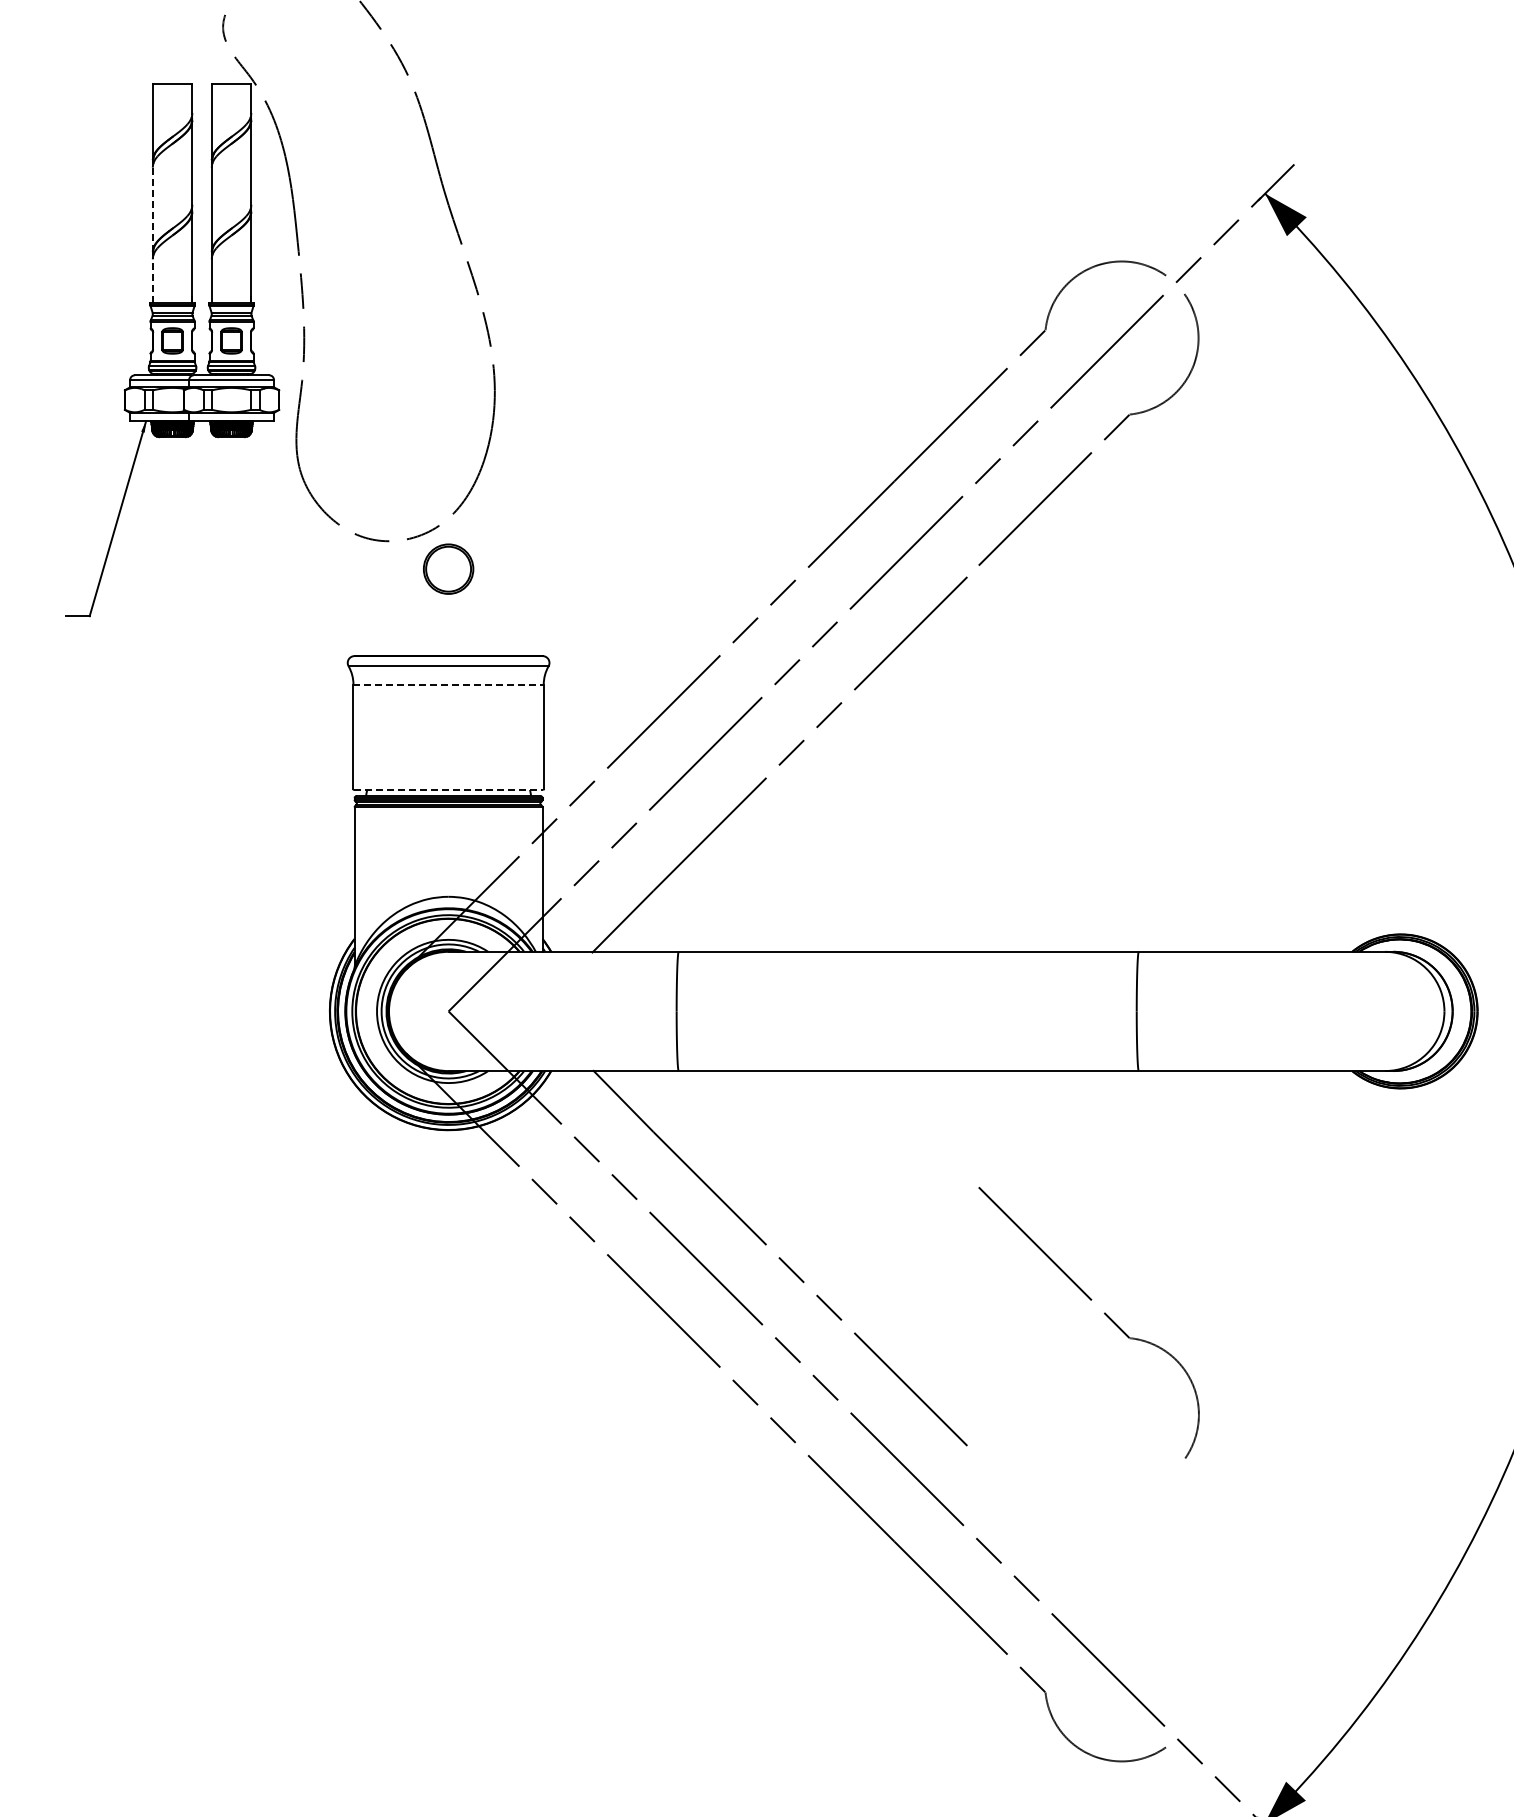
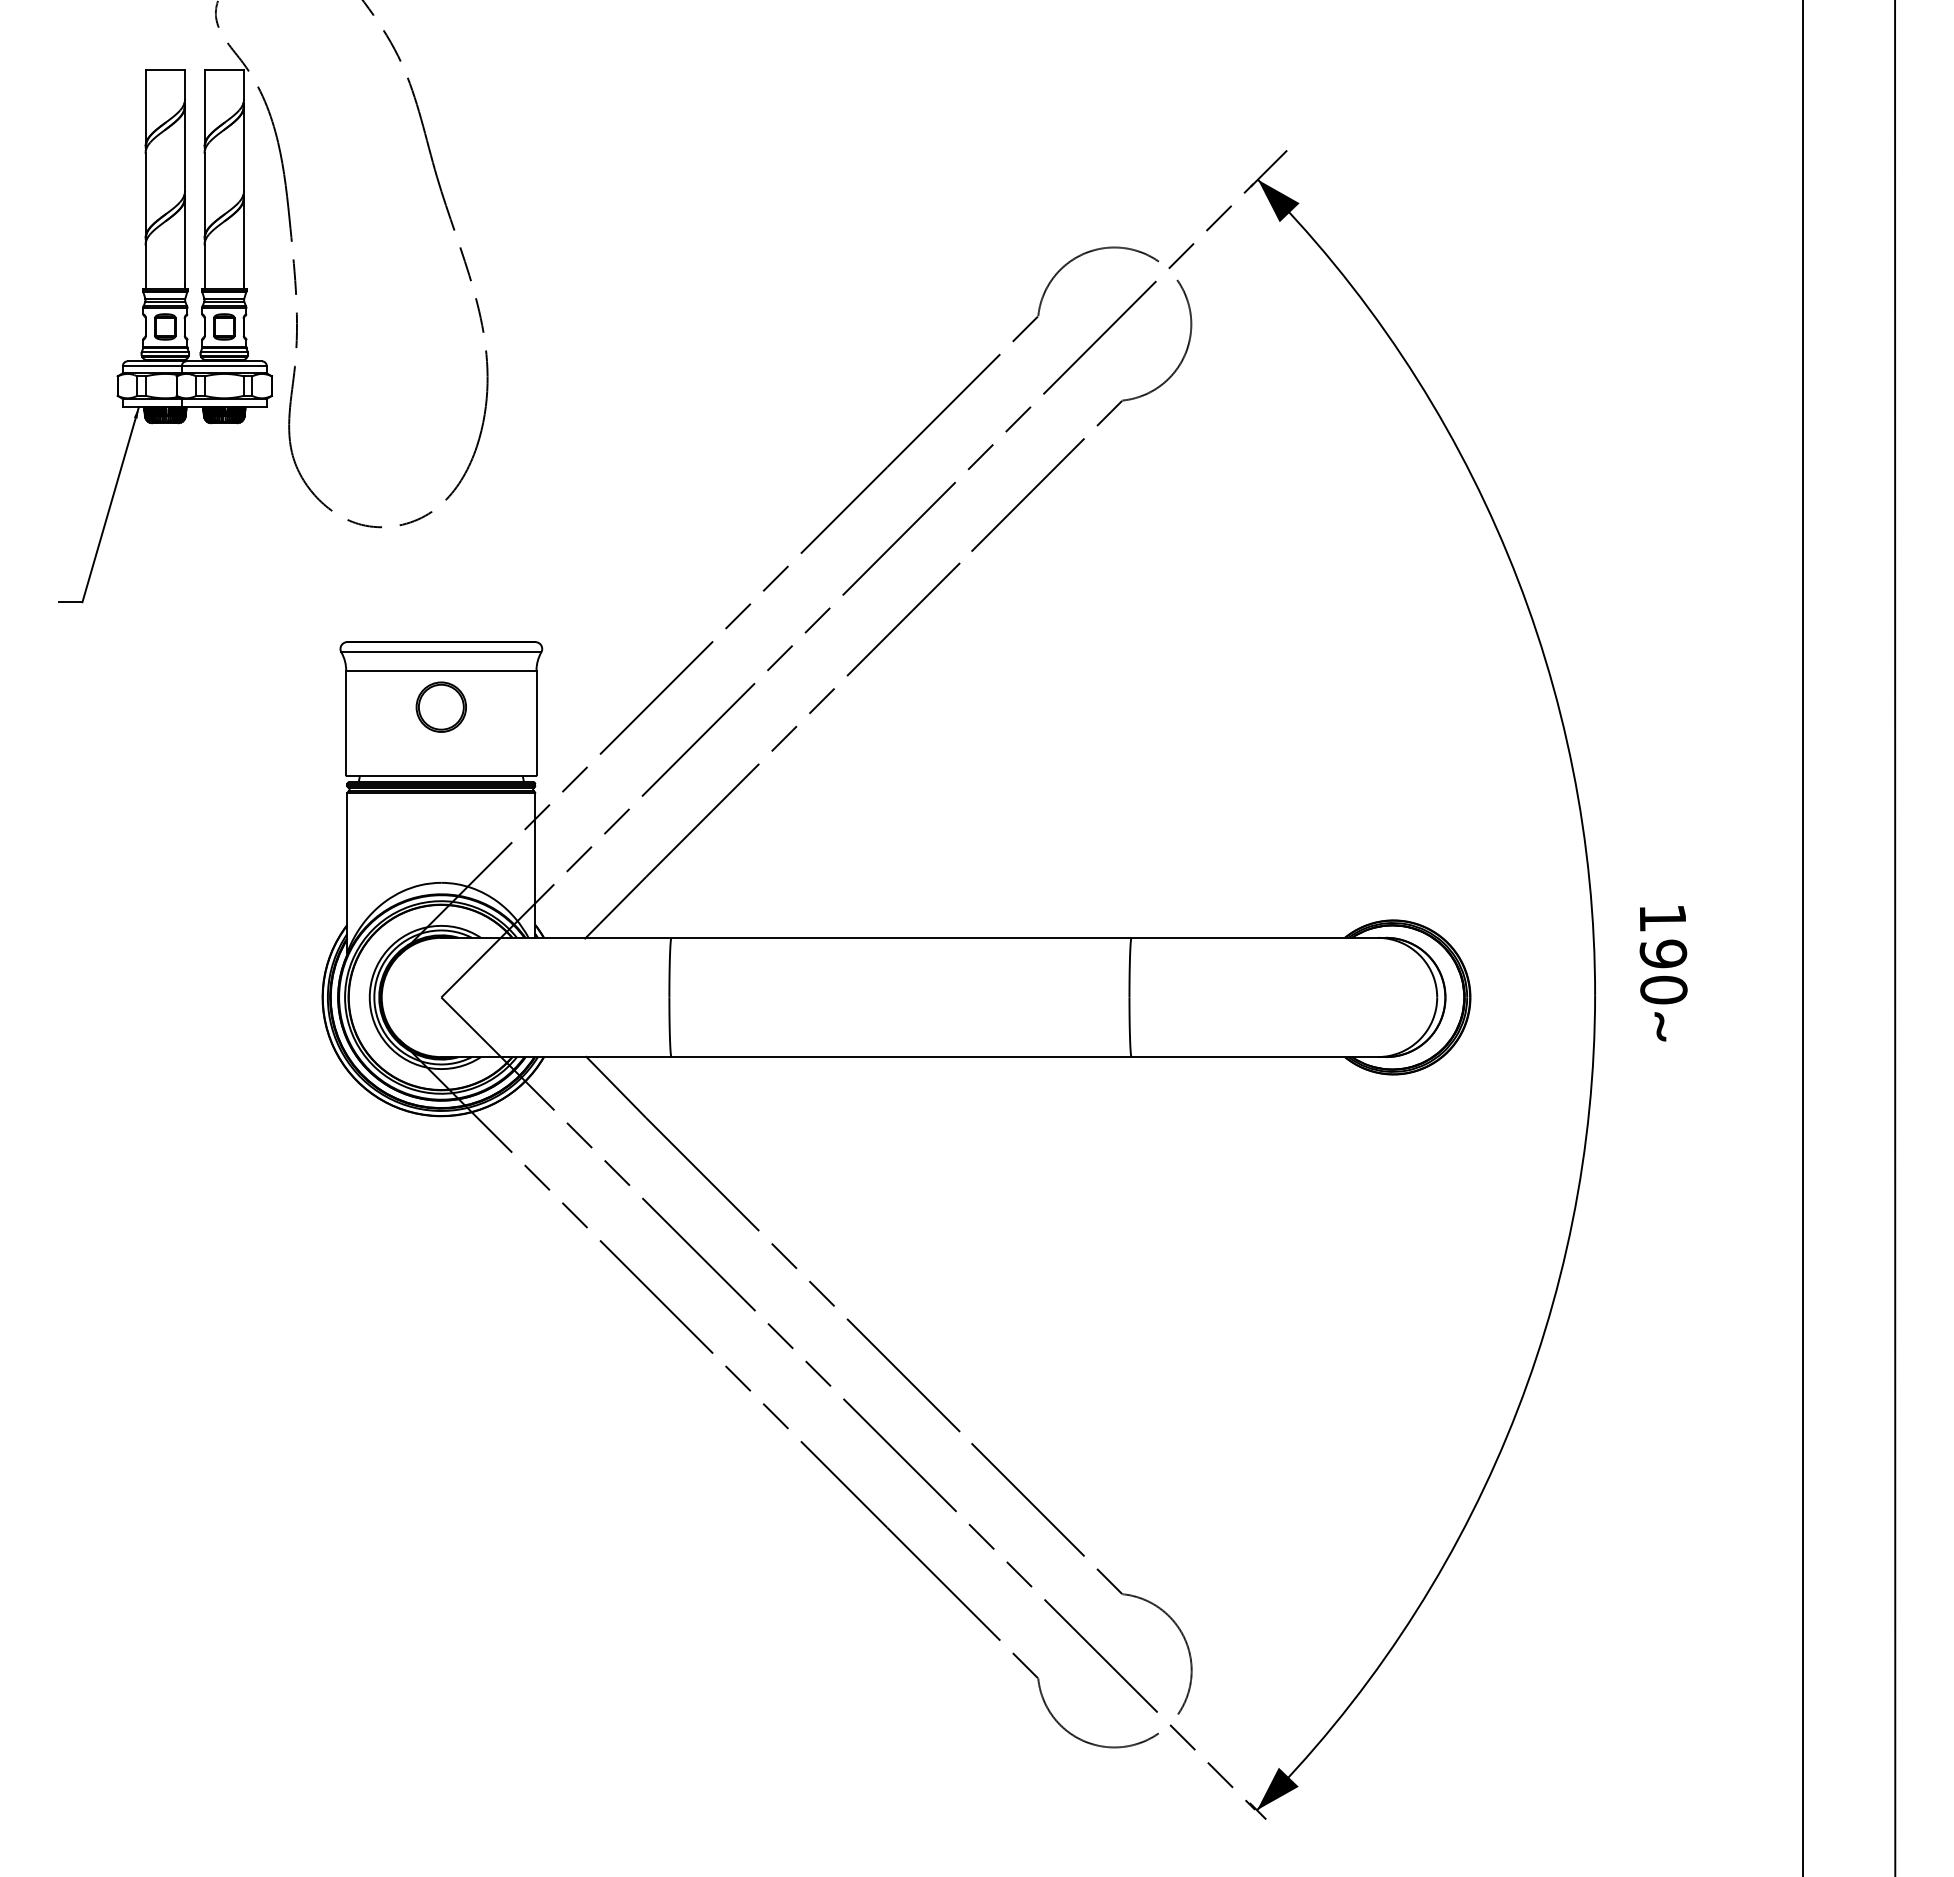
line: (152, 208) -> (145, 194), dashed -> solid
line: (152, 280) -> (145, 266), dashed -> solid
part: (447, 568) -> (440, 706), moved
line: (448, 684) -> (441, 670), dashed -> solid
line: (448, 790) -> (441, 776), dashed -> solid
part: (1103, 1313) -> (1096, 1569), moved

